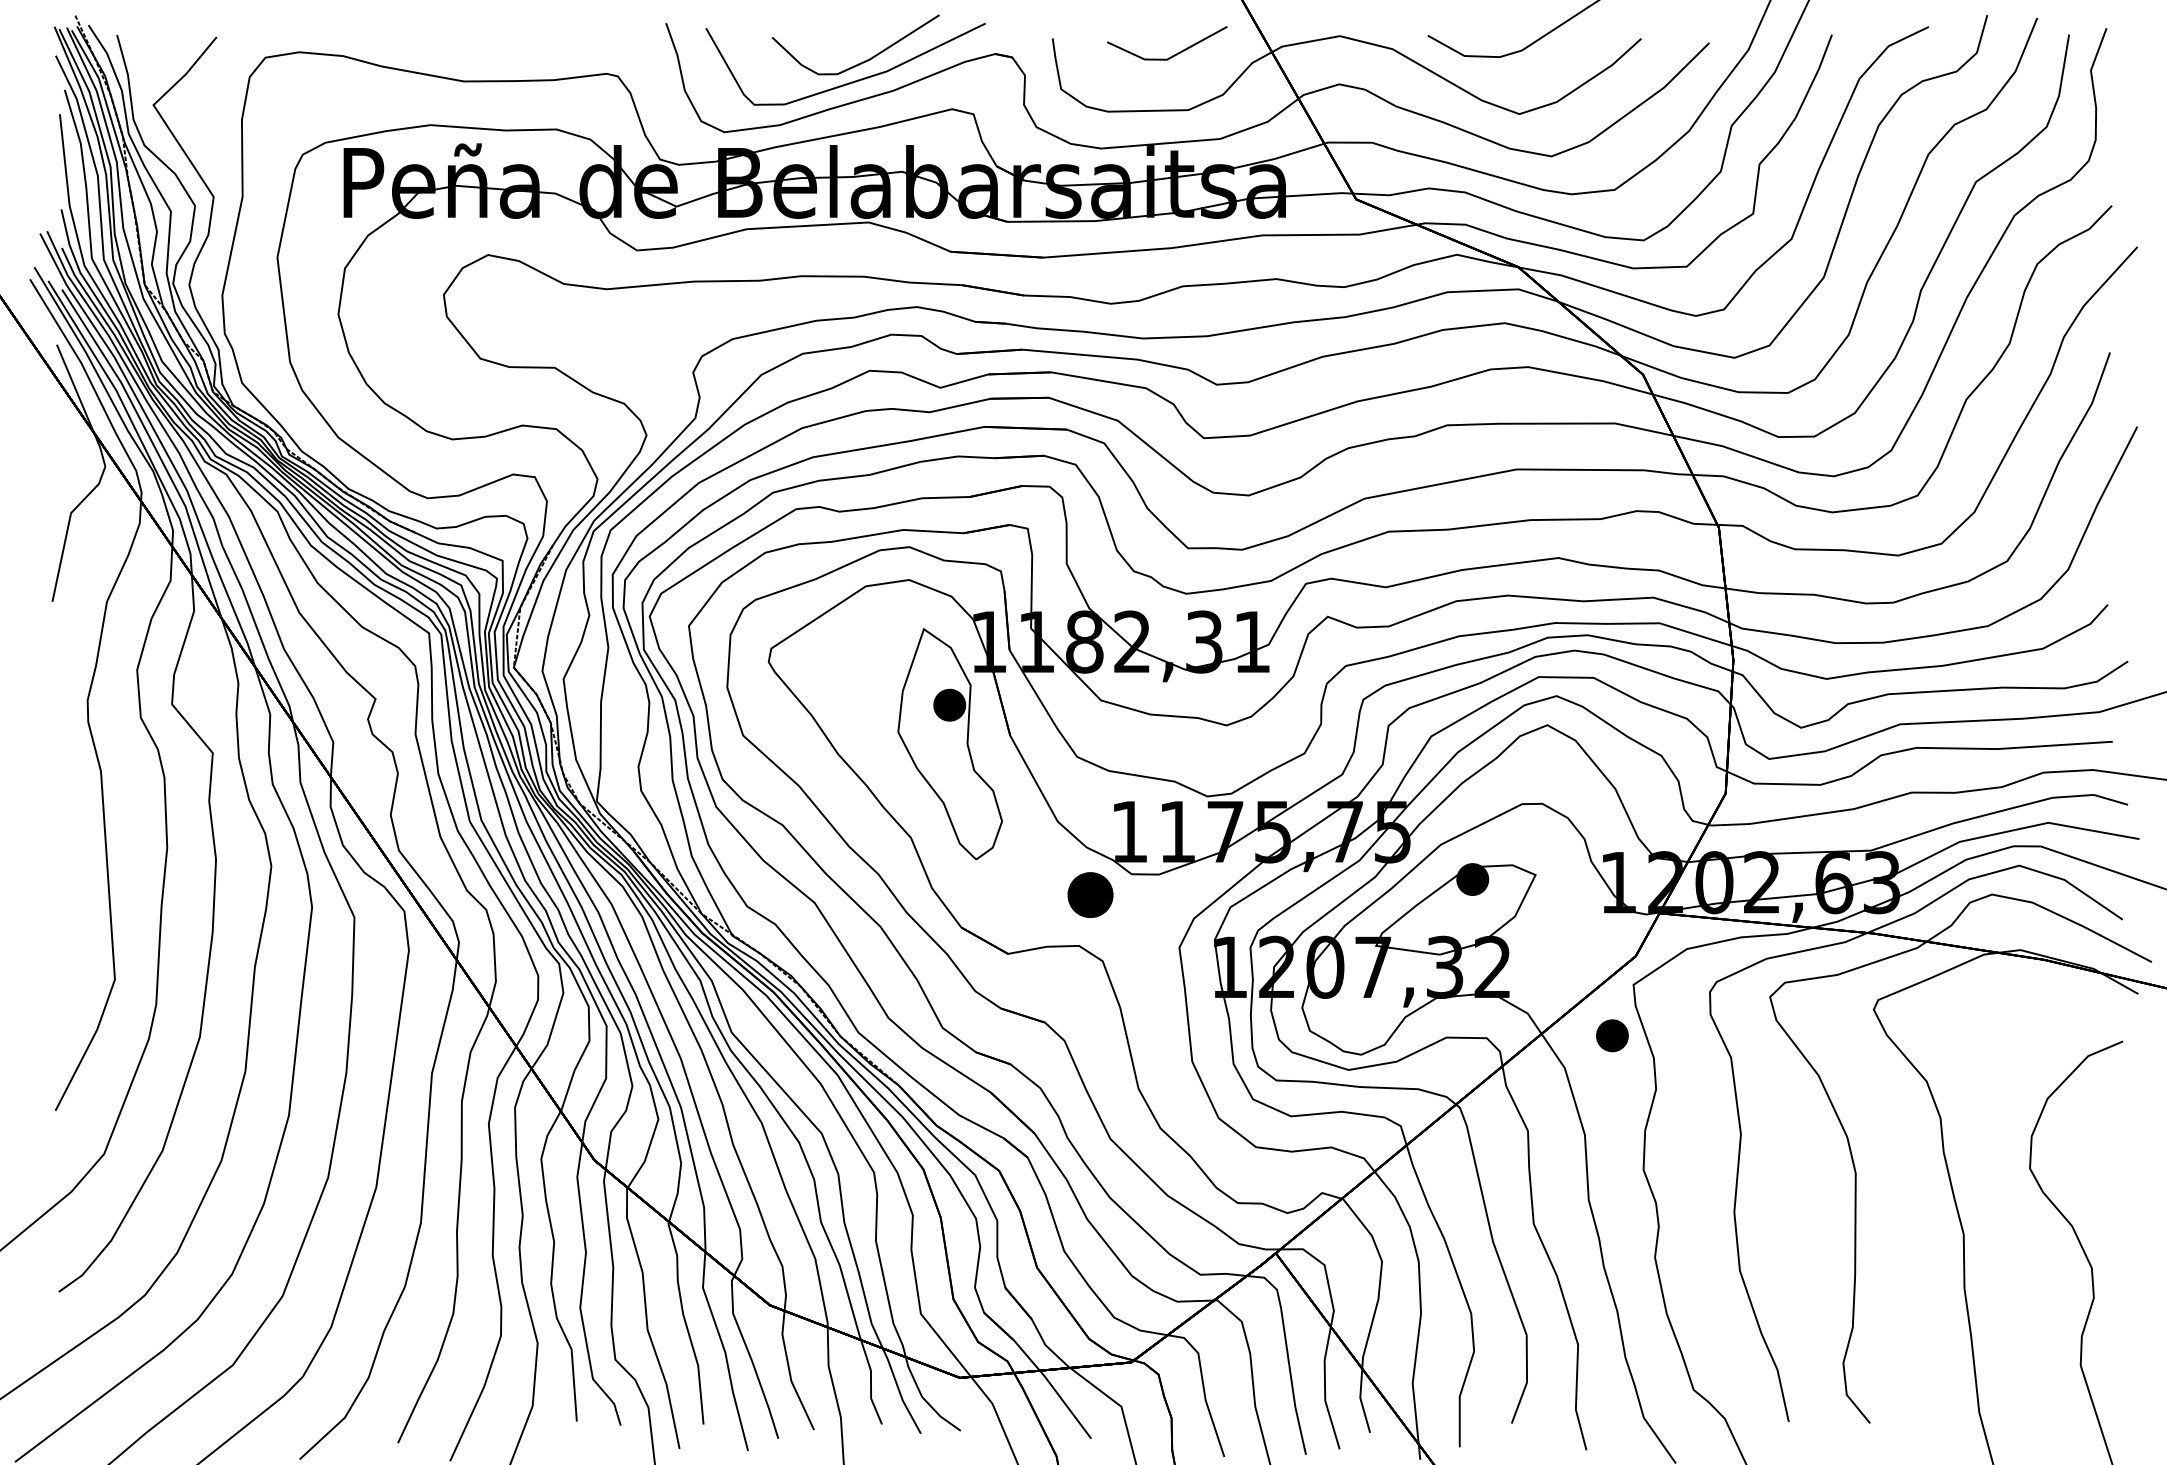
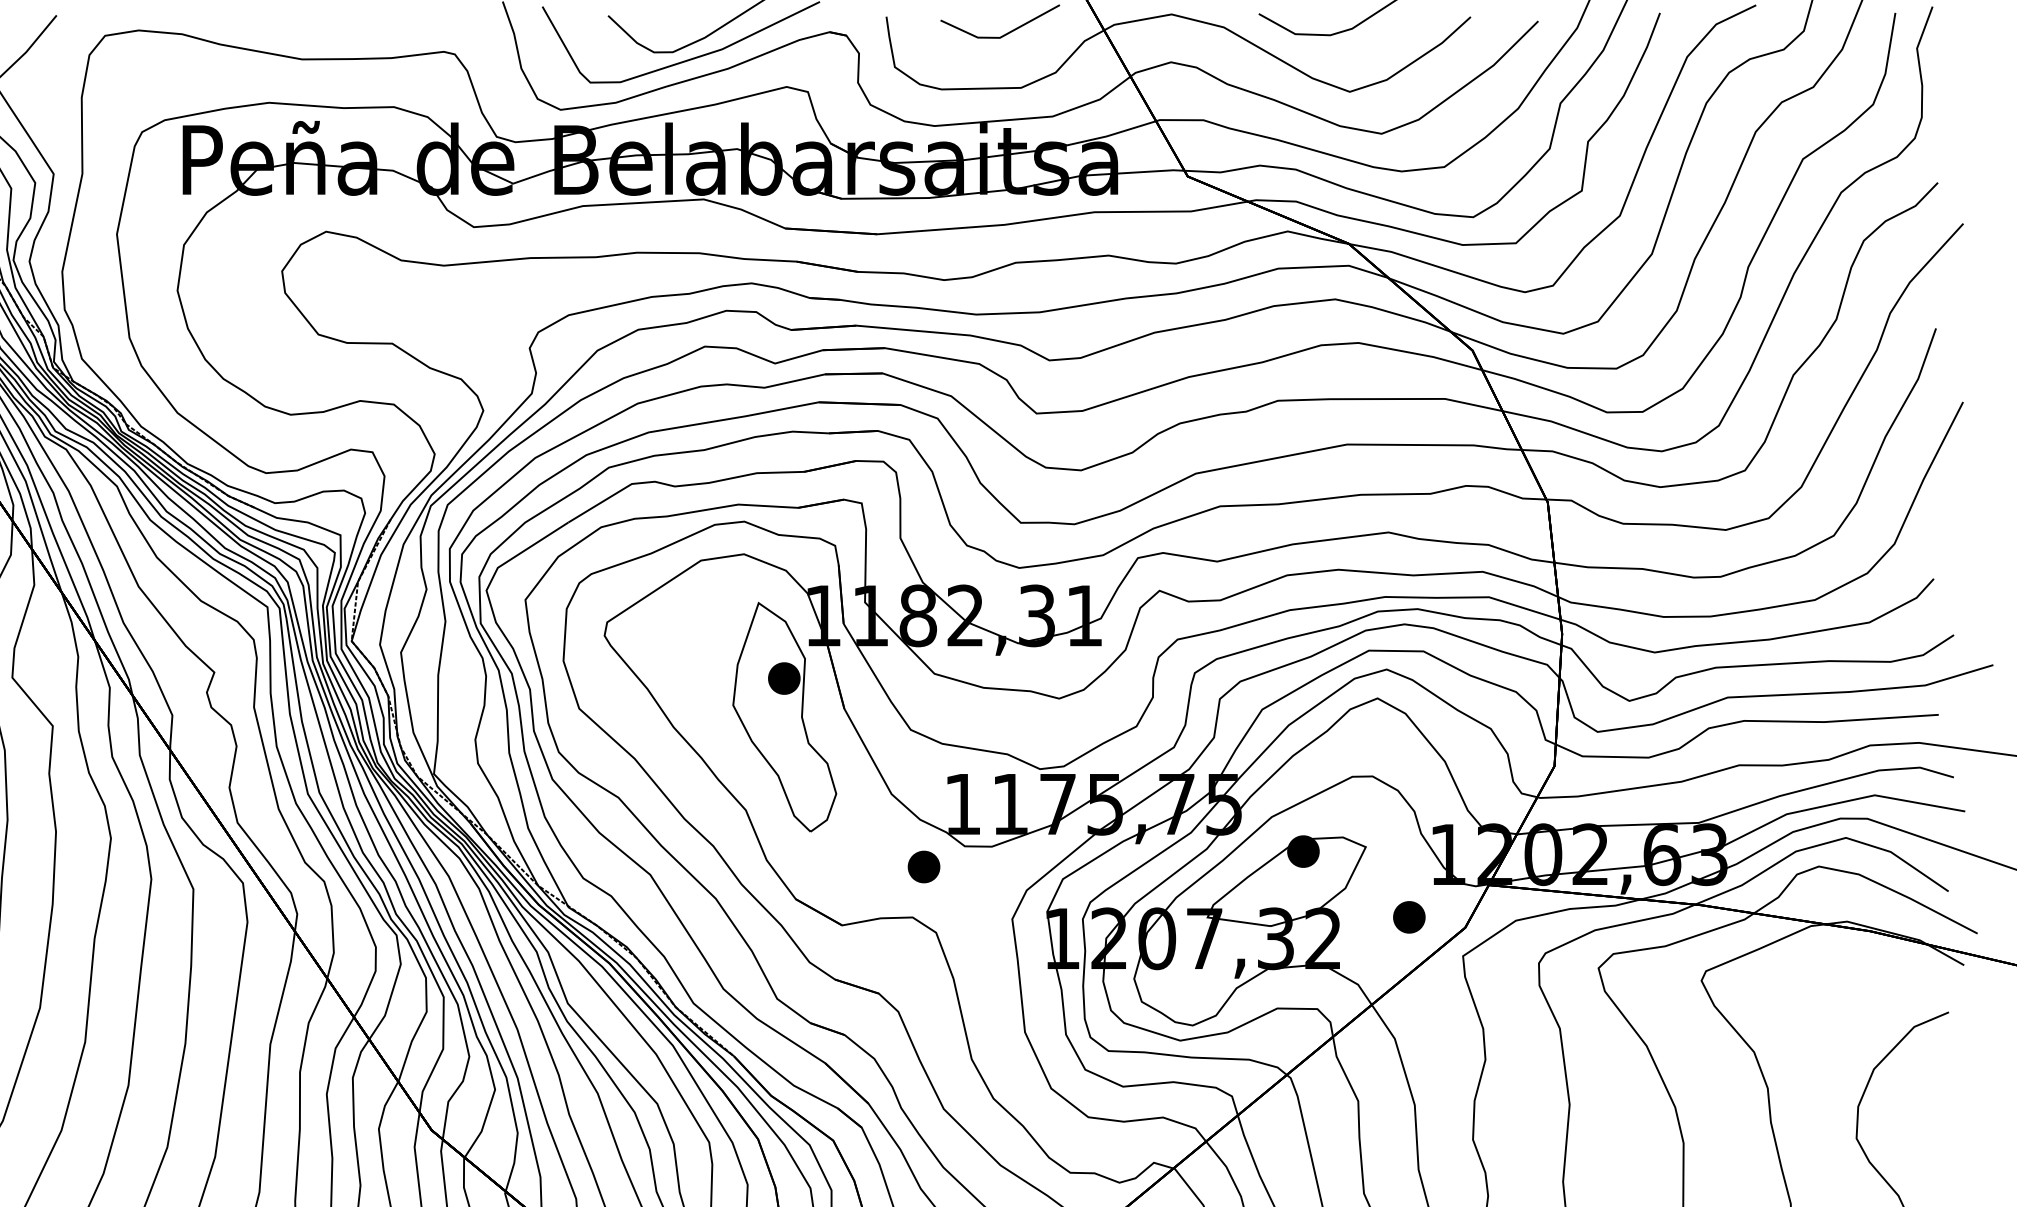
part: (1090, 894) -> (924, 866), size x0.71
part: (1612, 1035) -> (1409, 917), moved

